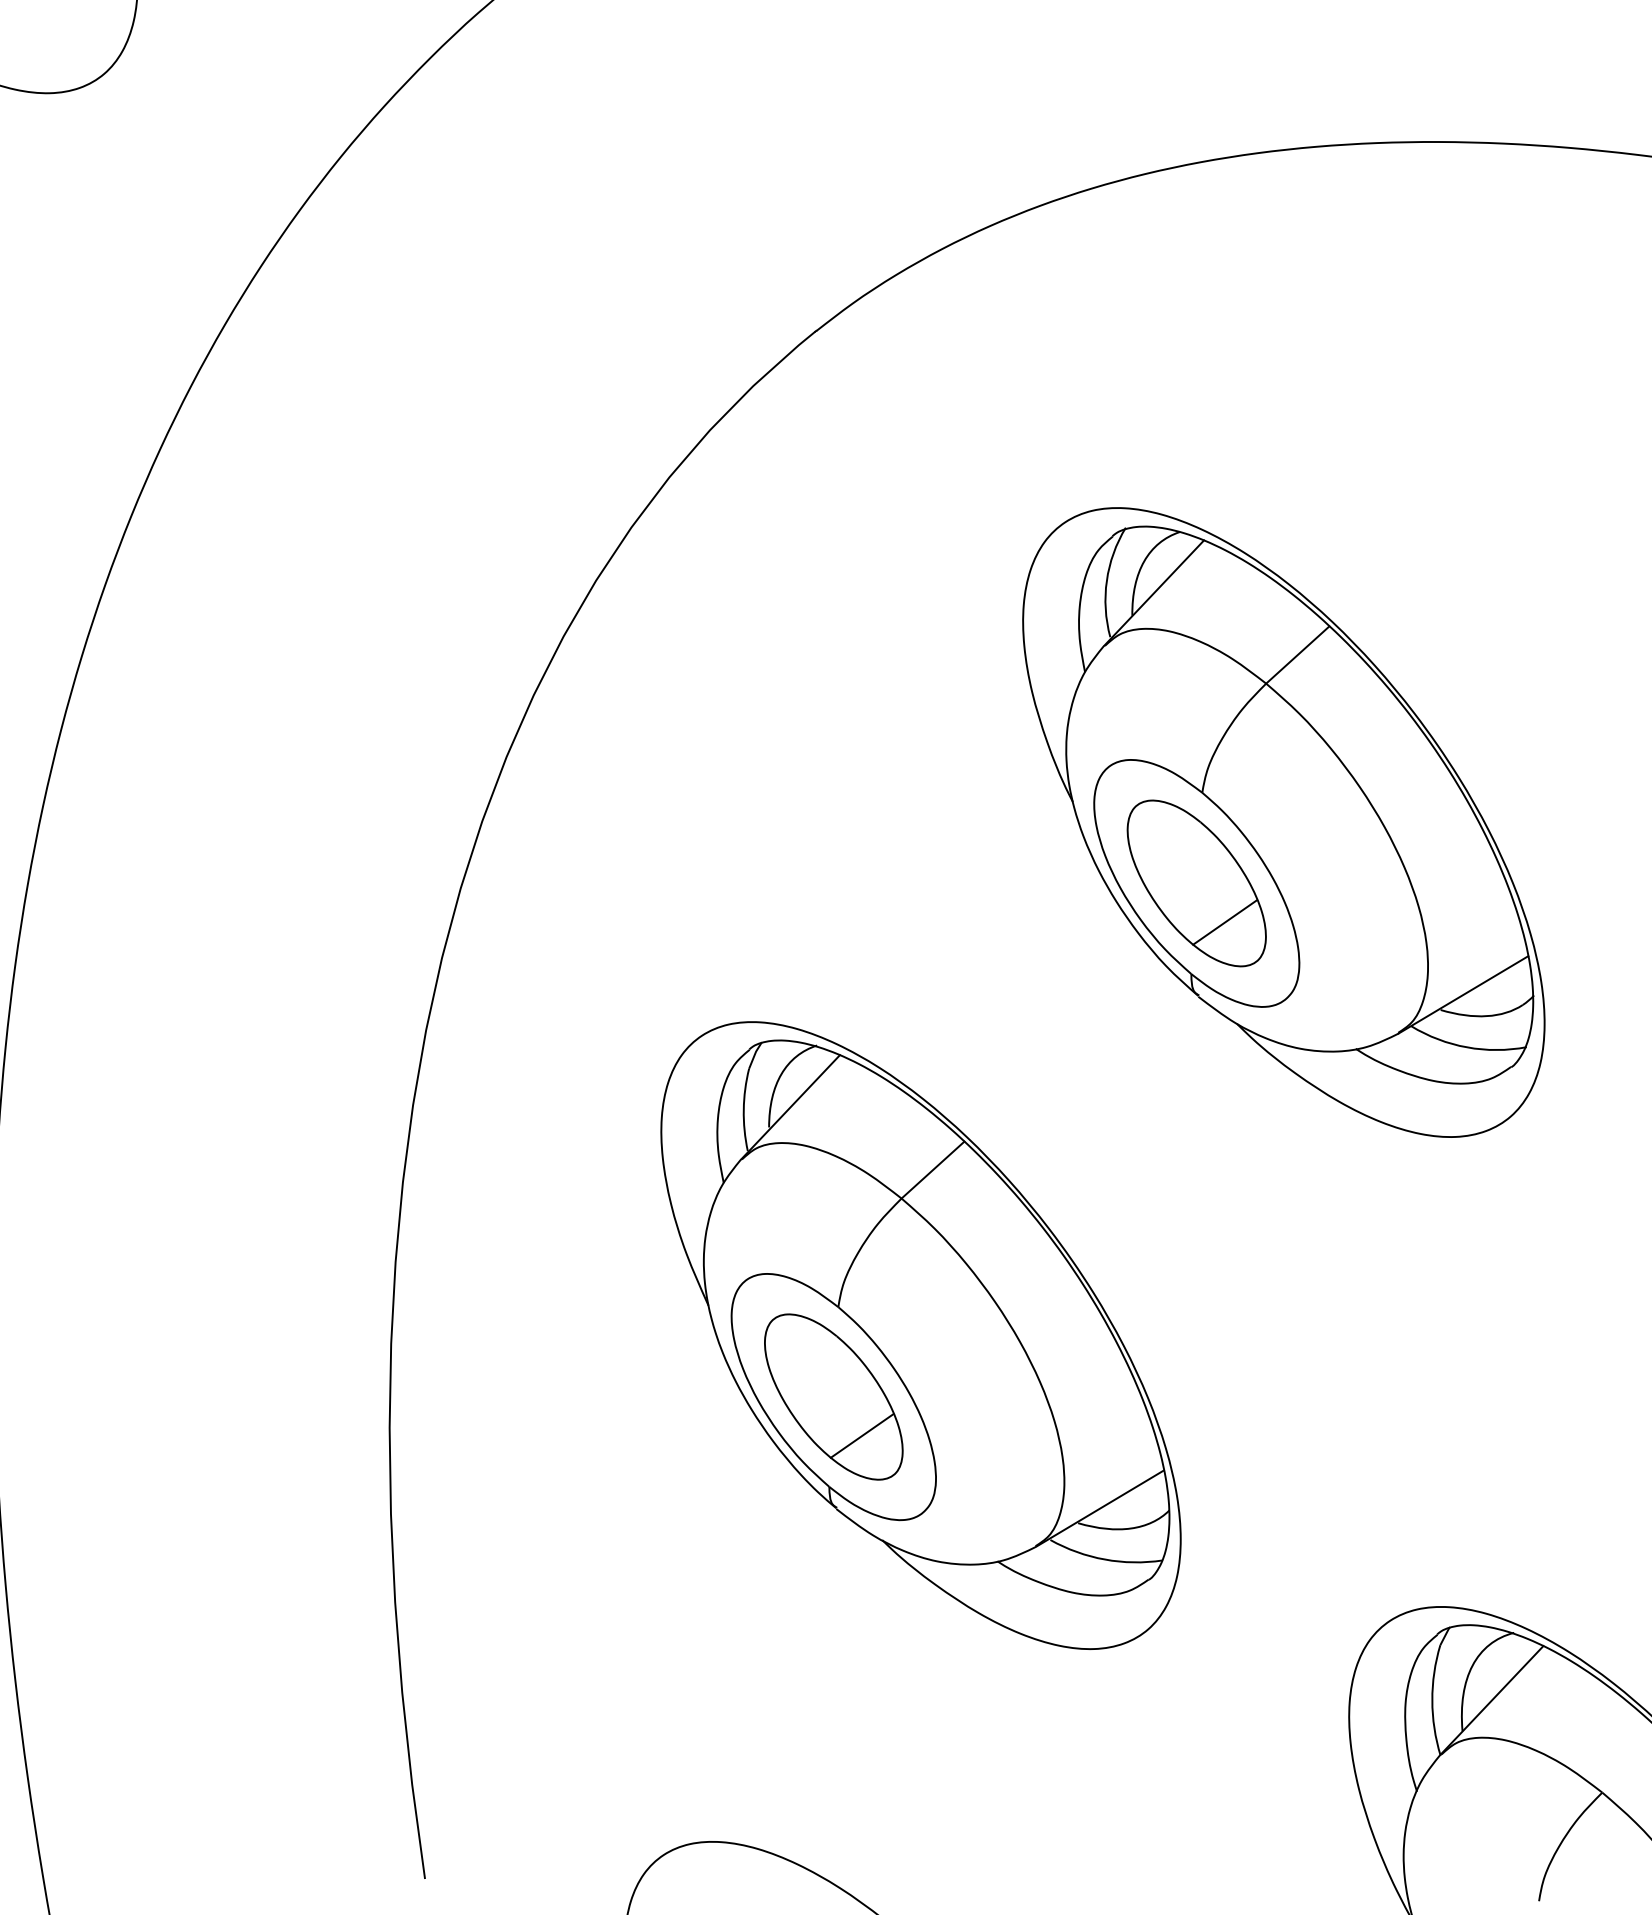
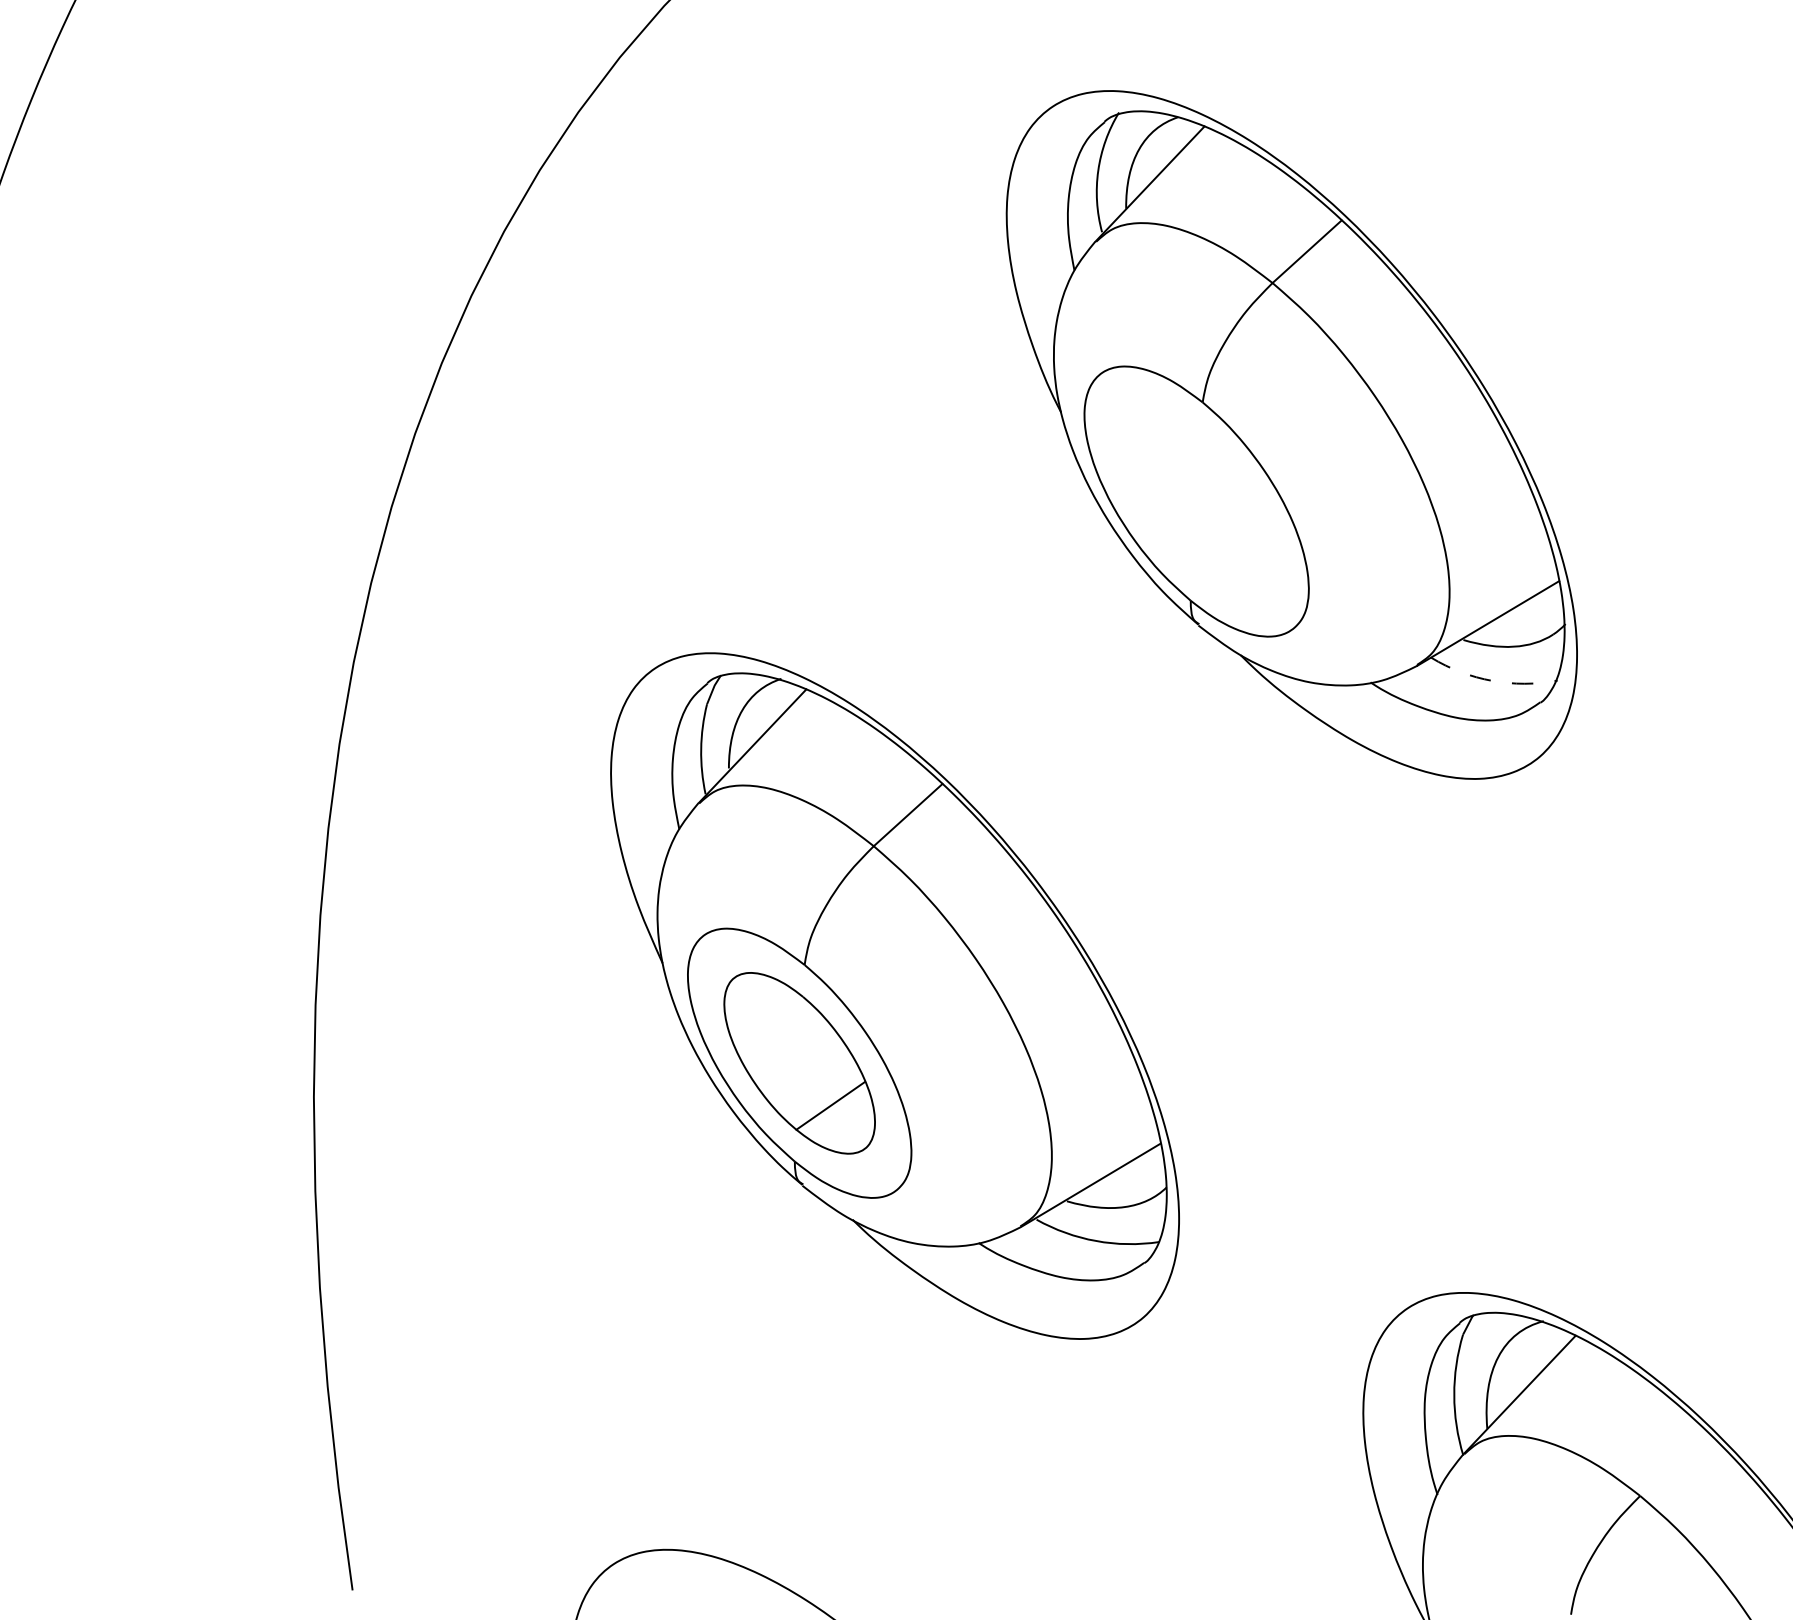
part: (1196, 883) -> (1196, 501), removed
arc: (1467, 1047) -> (1492, 681), solid -> dashed

